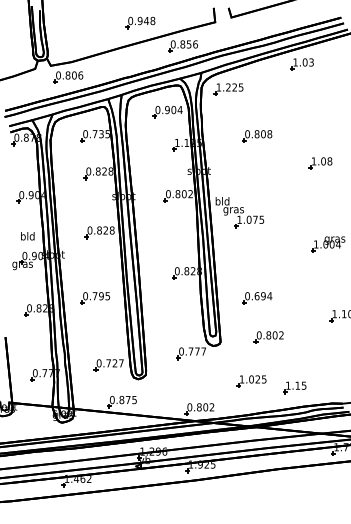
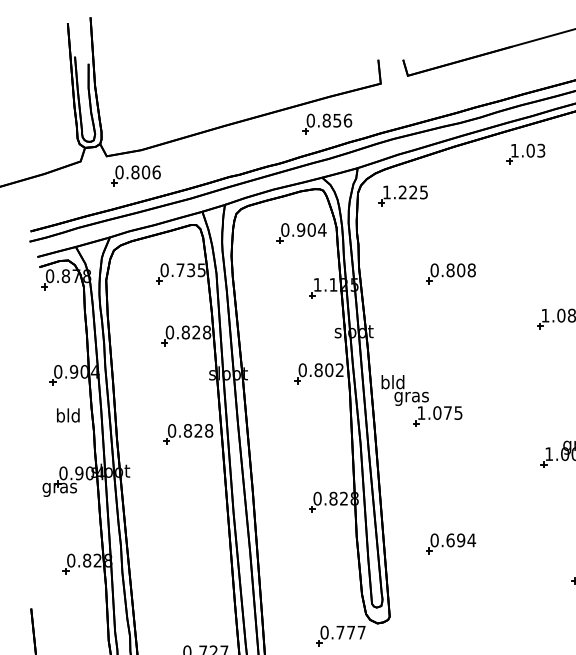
part: (140, 22) -> (256, 84), removed
text: (27, 236) -> (67, 415), moved
part: (95, 298) -> (181, 544), removed
part: (268, 337) -> (469, 609), removed

